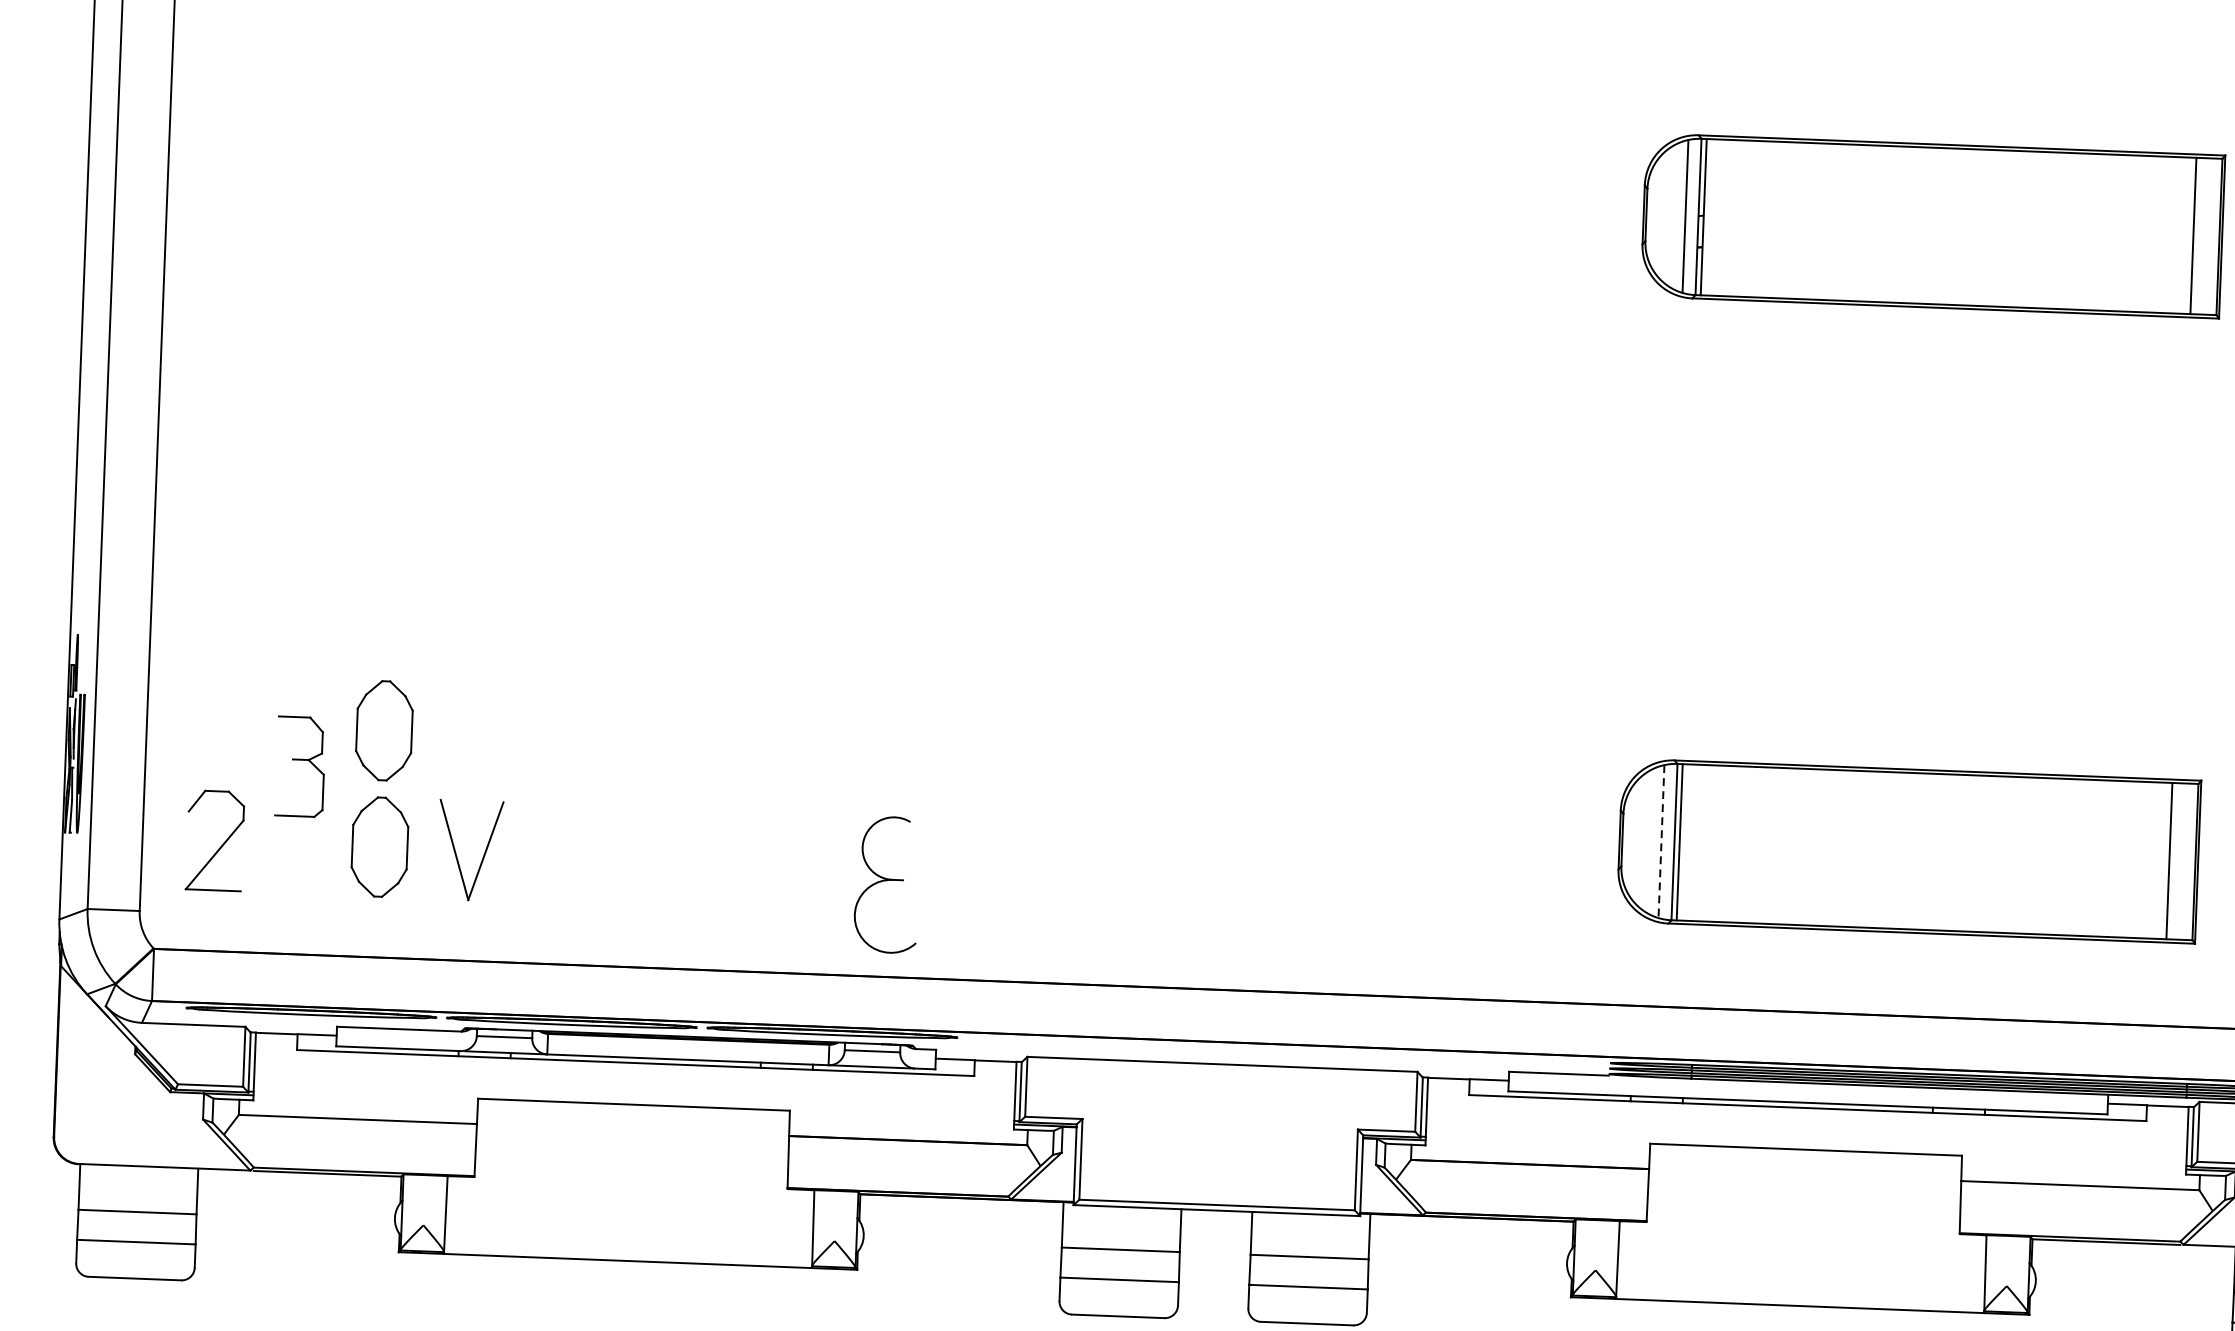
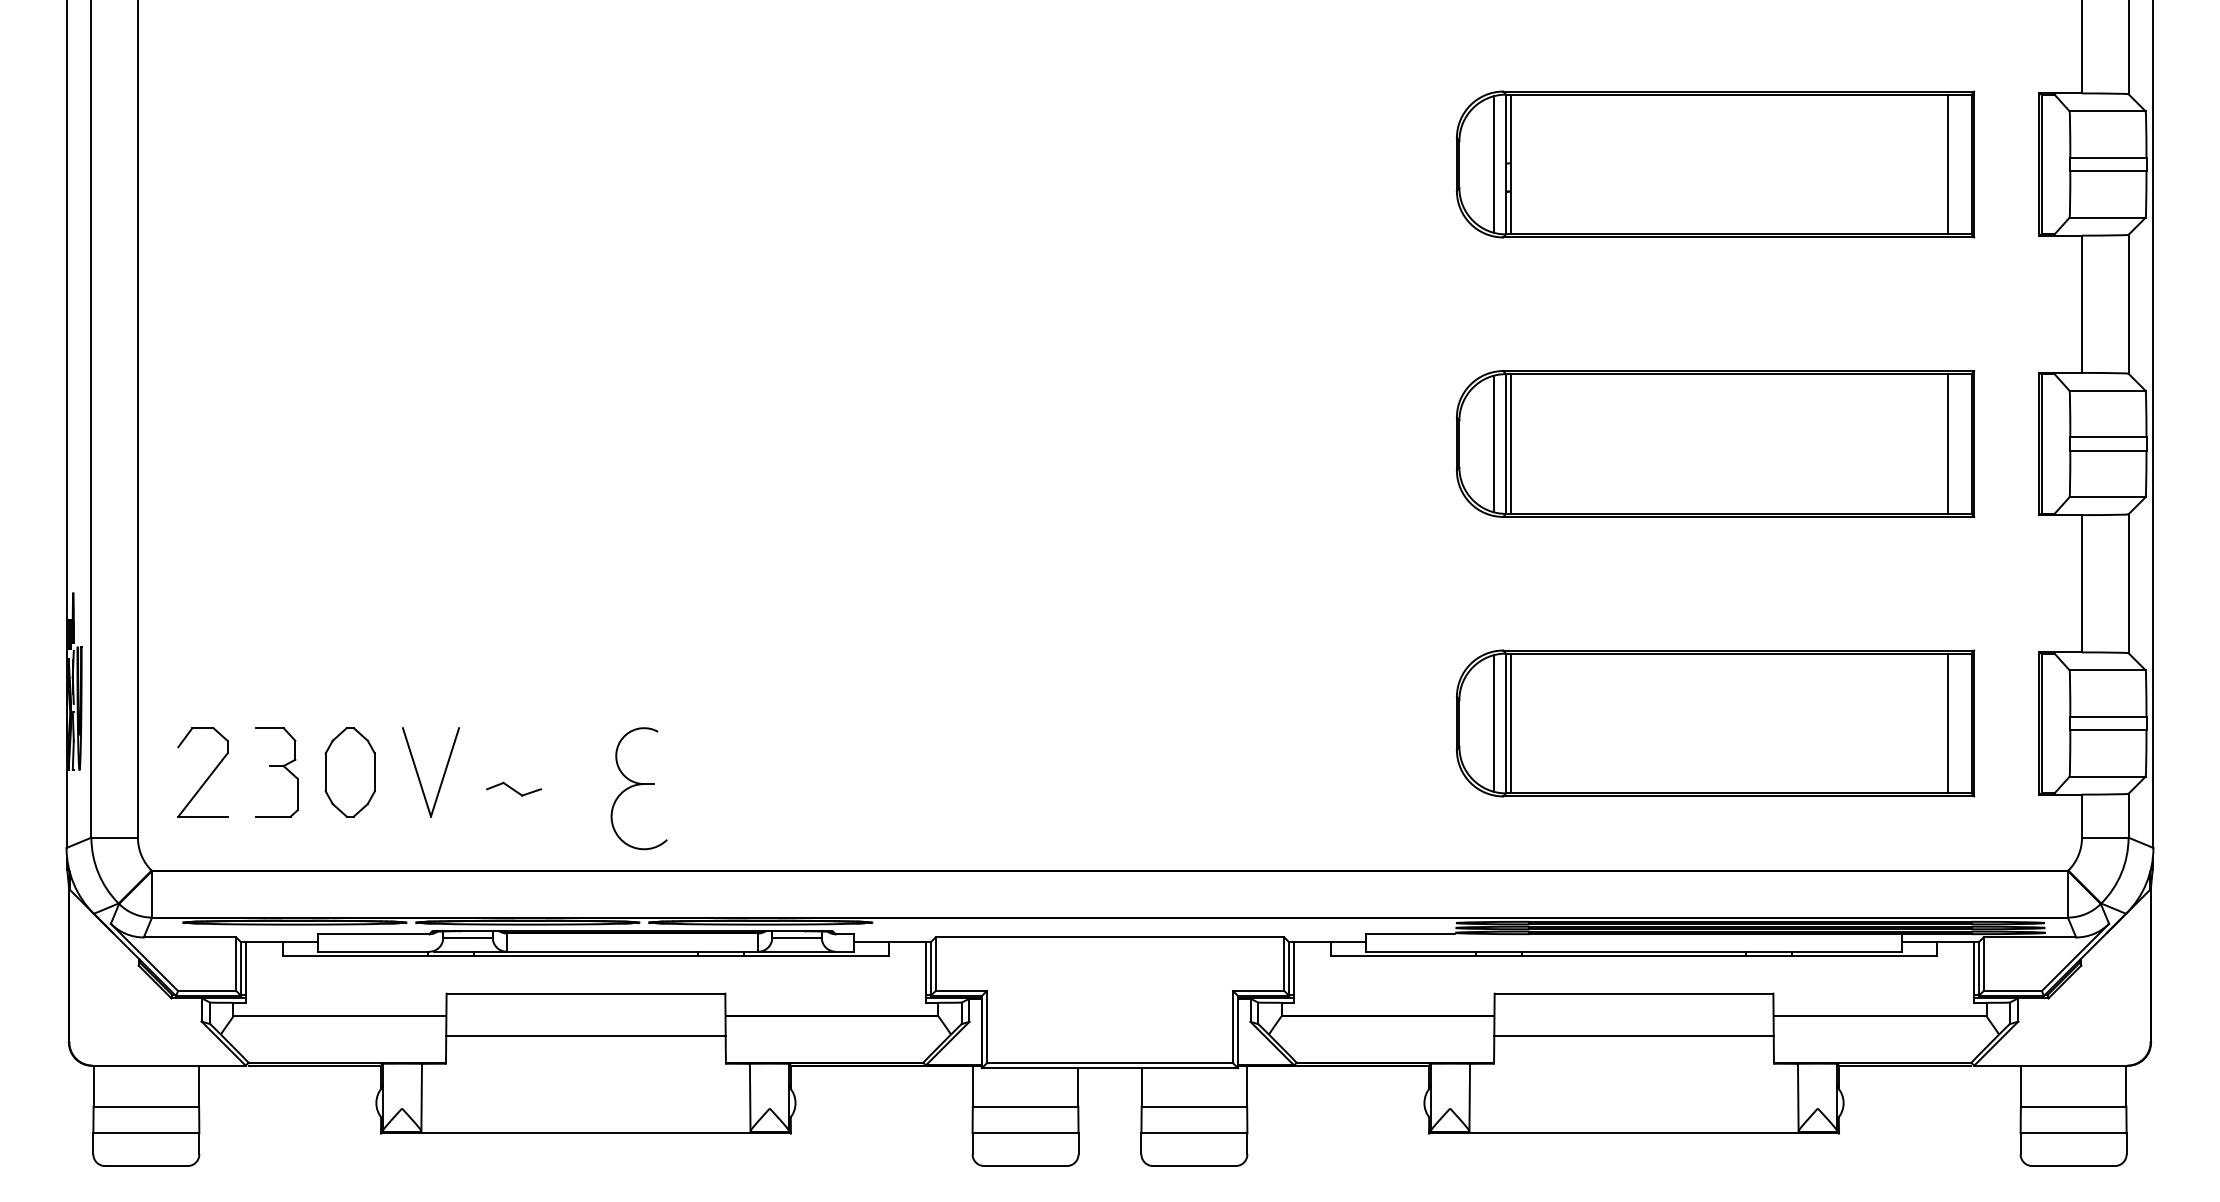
part: (1920, 537) -> (1715, 443), added
part: (383, 730) -> (349, 668), removed
part: (300, 766) -> (276, 772), moved
line: (1661, 842) -> (1494, 724), dashed -> solid
part: (561, 872) -> (513, 788), added
part: (886, 884) -> (638, 788), moved
line: (631, 1151) -> (585, 1035), added
line: (1803, 1196) -> (1633, 1035), added

